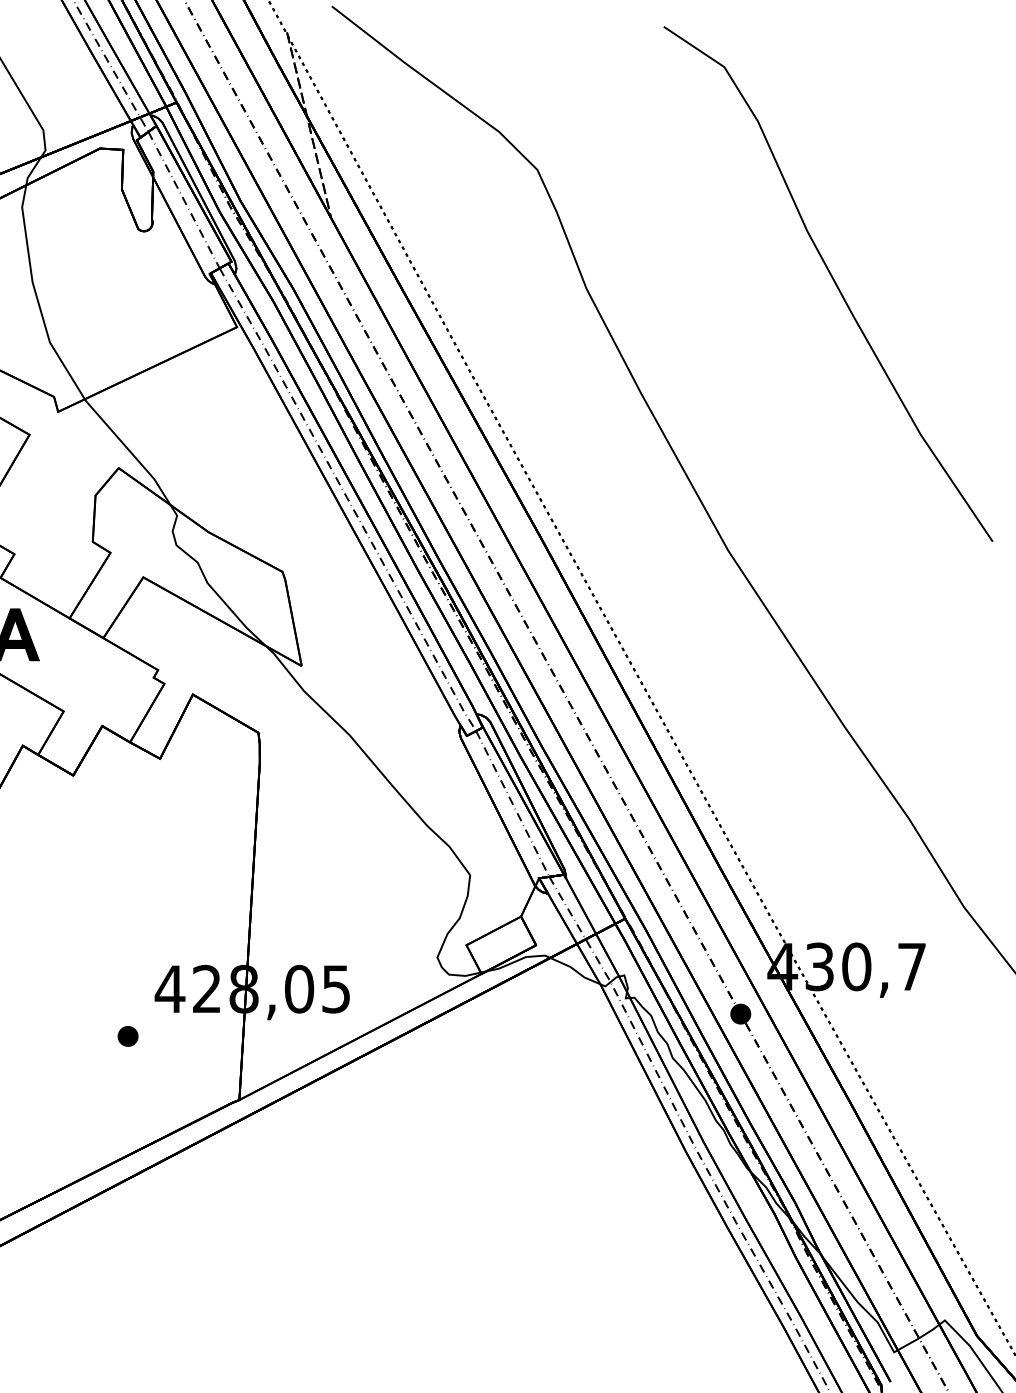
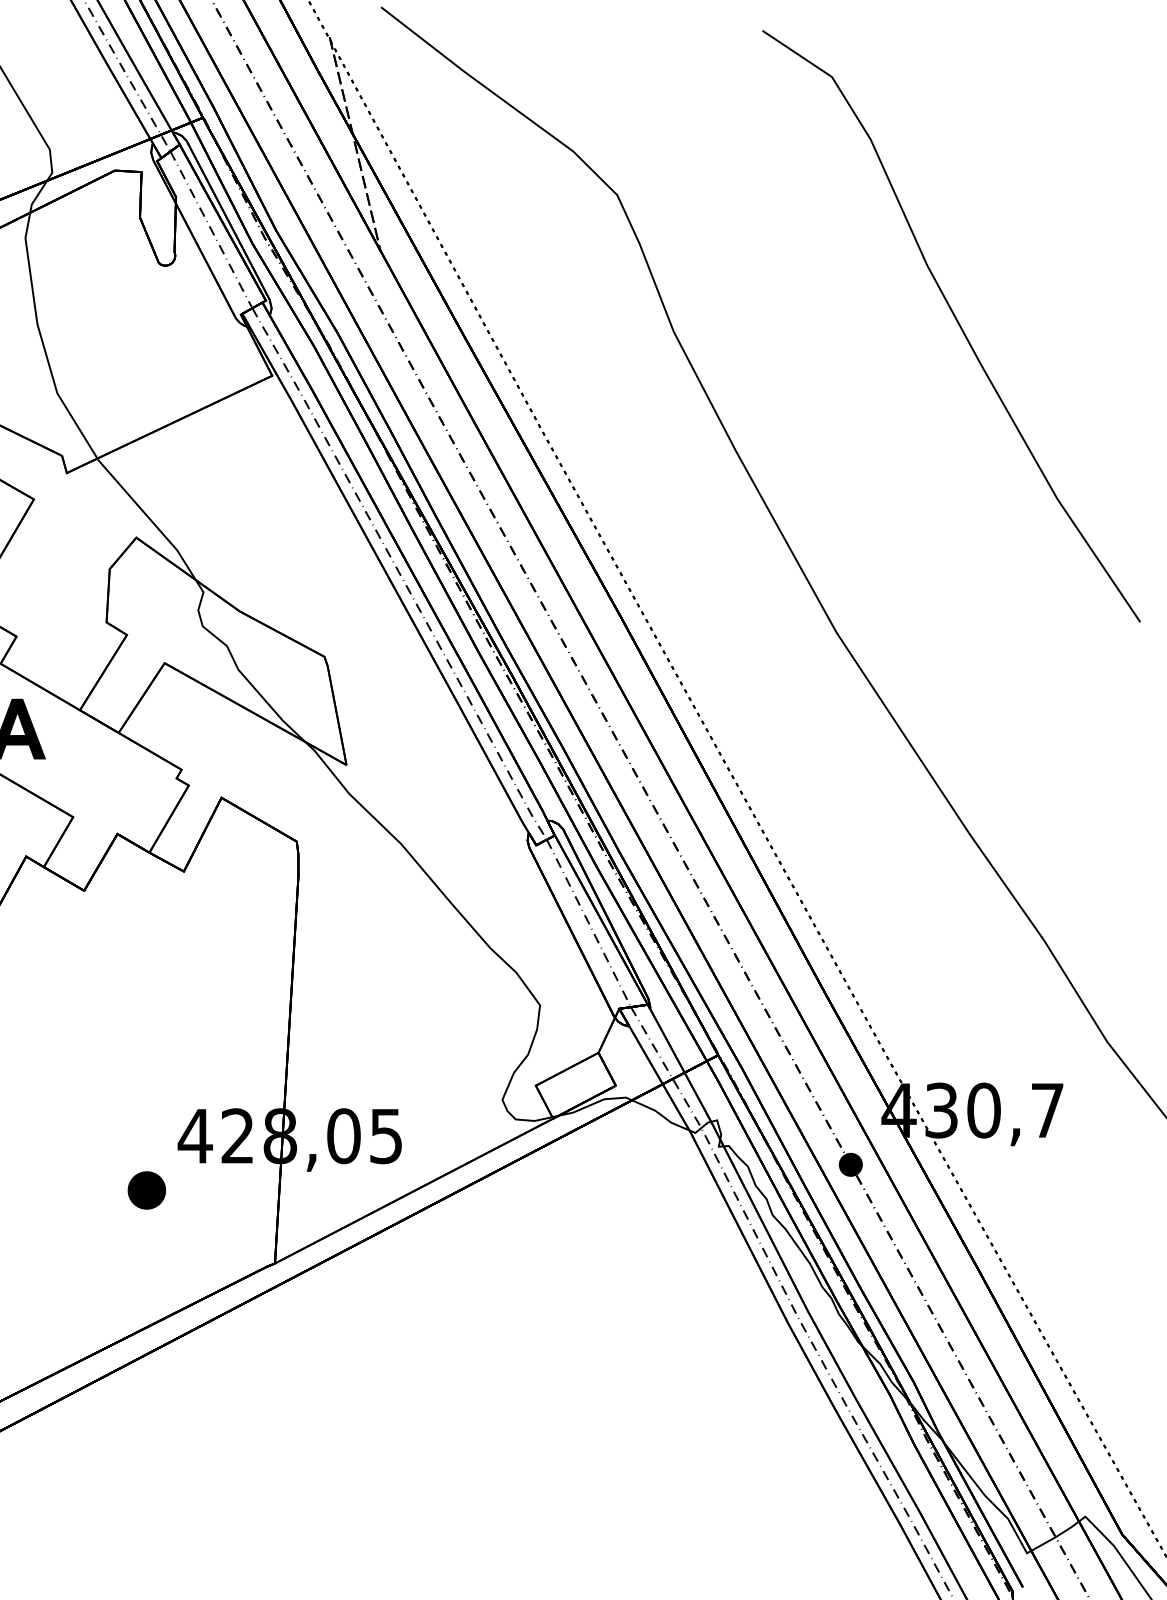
part: (128, 1036) -> (147, 1190), size x1.6

